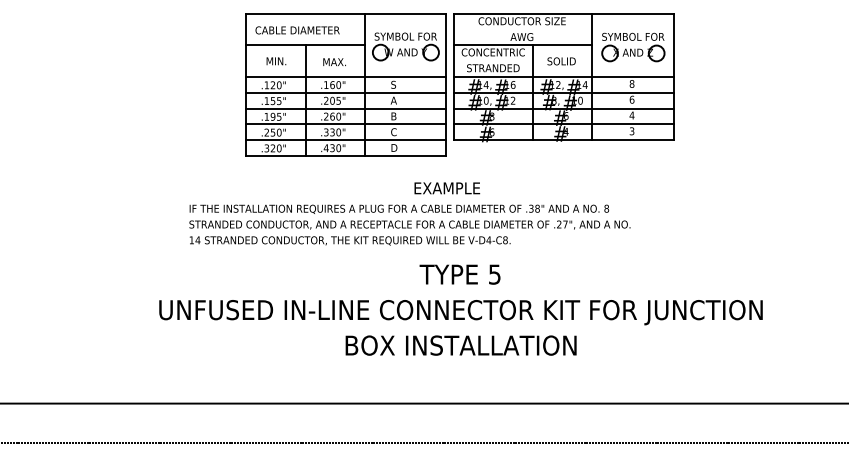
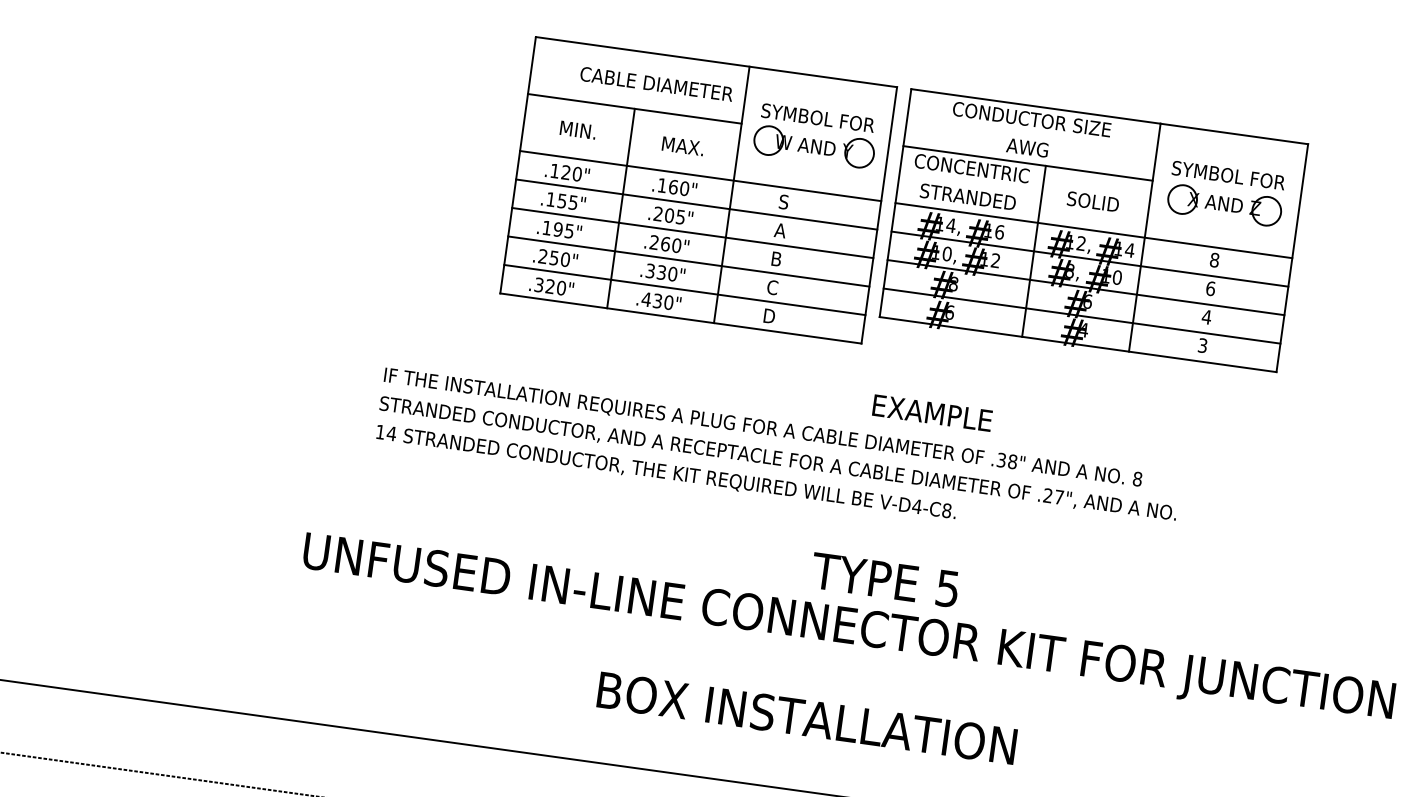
text: (297, 30) -> (656, 84), moved
text: (447, 188) -> (932, 413), moved
text: (459, 274) -> (884, 579), moved
text: (460, 345) -> (805, 717), moved

